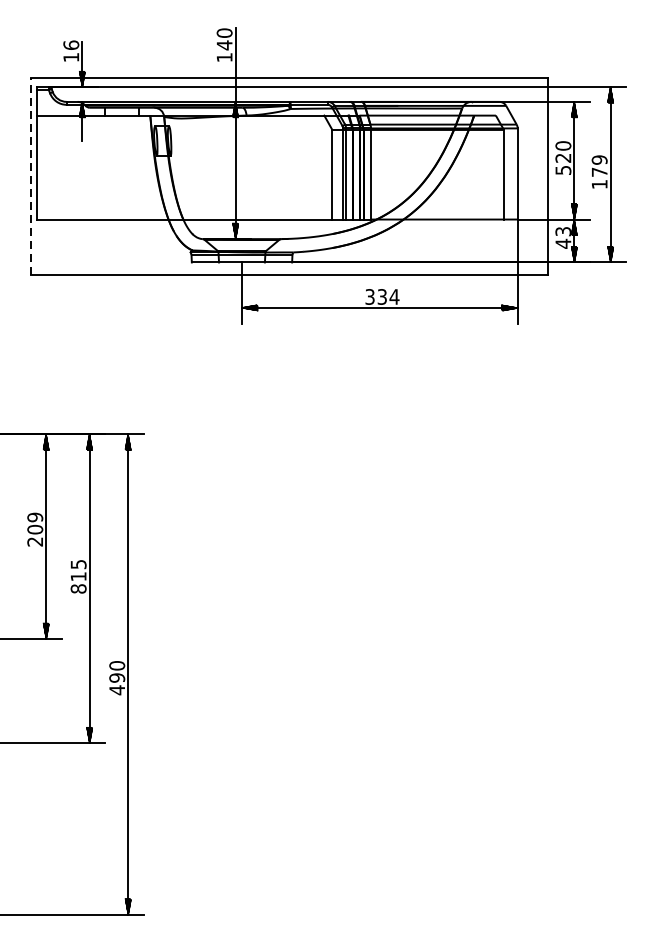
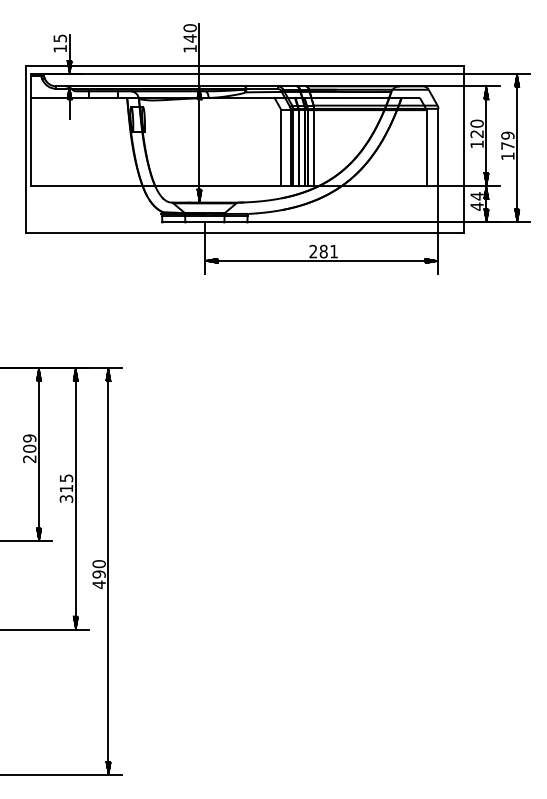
text: (71, 45) -> (60, 38), 16 -> 15
text: (562, 170) -> (476, 144), 520 -> 120
line: (31, 176) -> (26, 149), dashed -> solid
text: (562, 231) -> (476, 196), 43 -> 44
text: (382, 296) -> (323, 251), 334 -> 281
text: (78, 588) -> (66, 498), 815 -> 315

